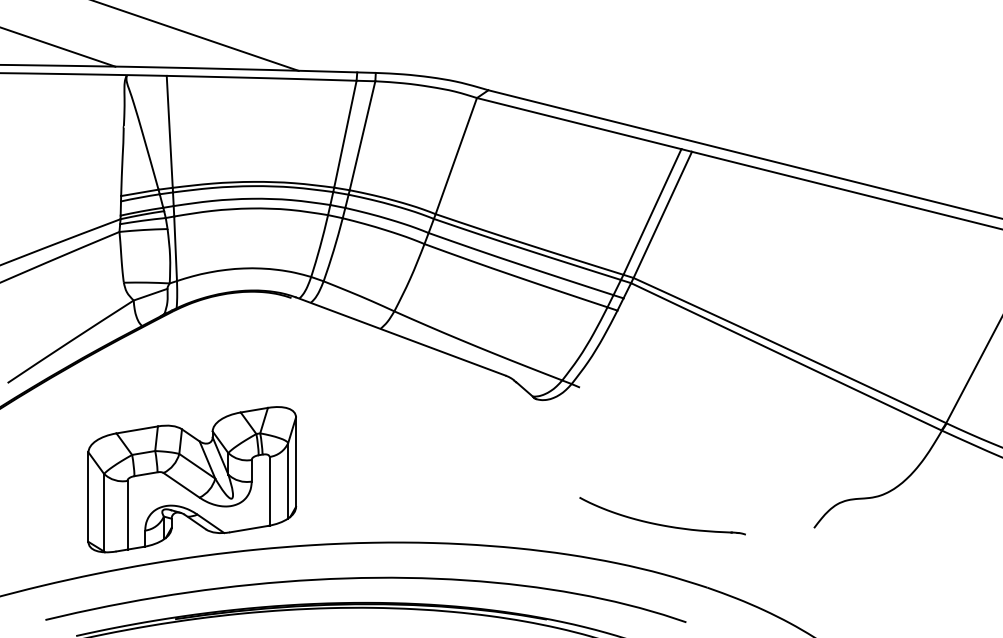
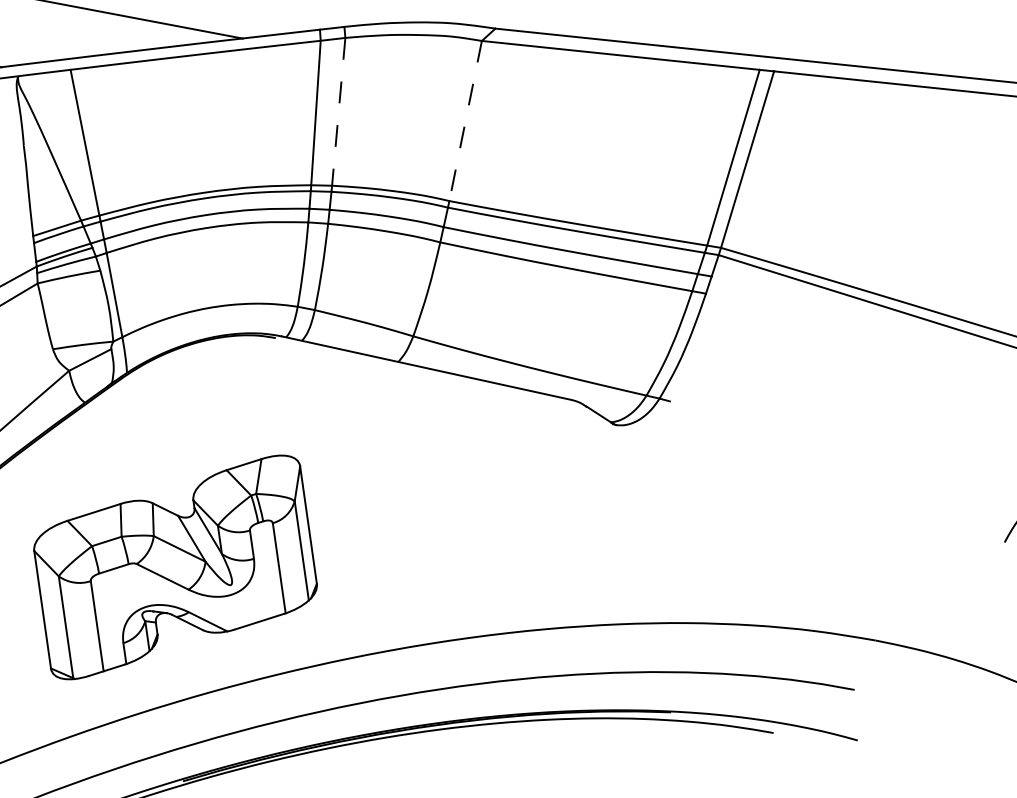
line: (362, 135) -> (338, 111), solid -> dashed
line: (456, 156) -> (465, 121), solid -> dashed
part: (192, 479) -> (175, 567), moved
part: (662, 524) -> (805, 565), removed

